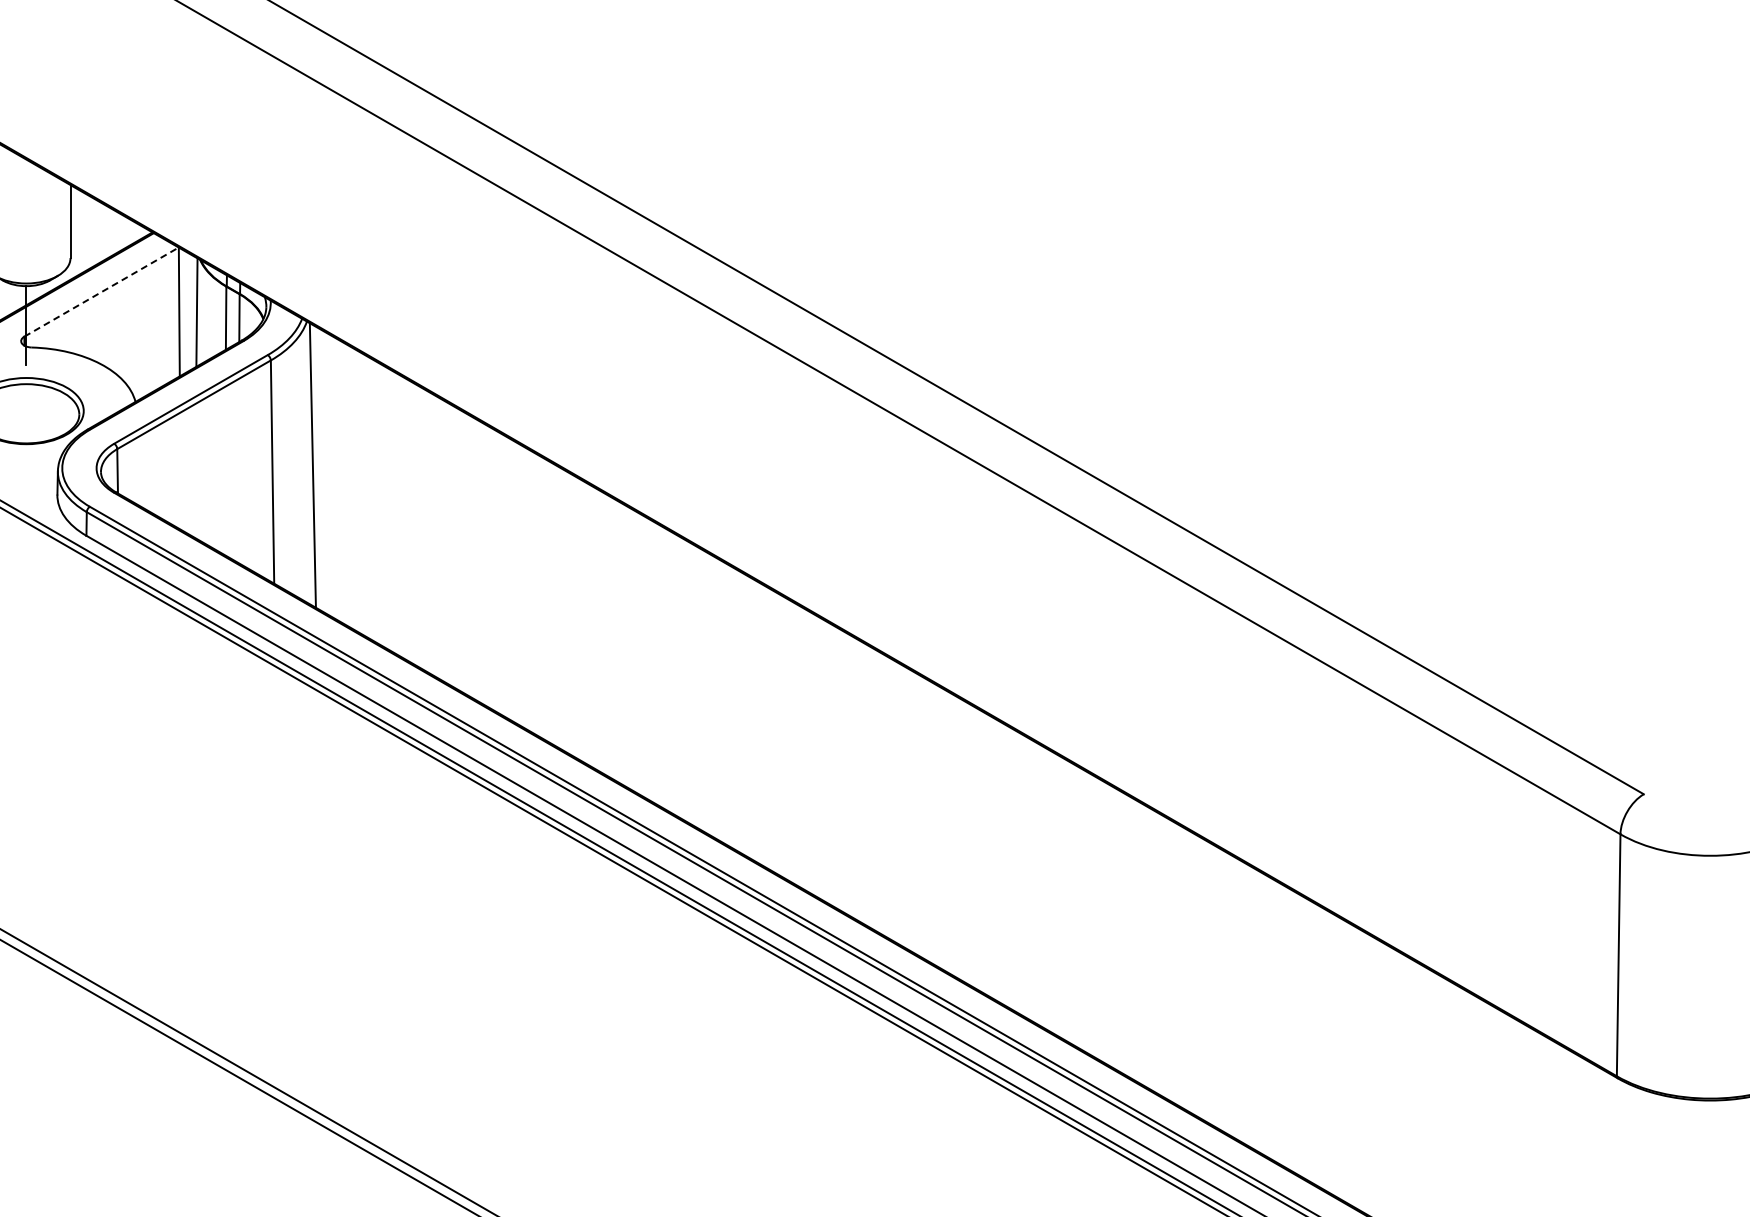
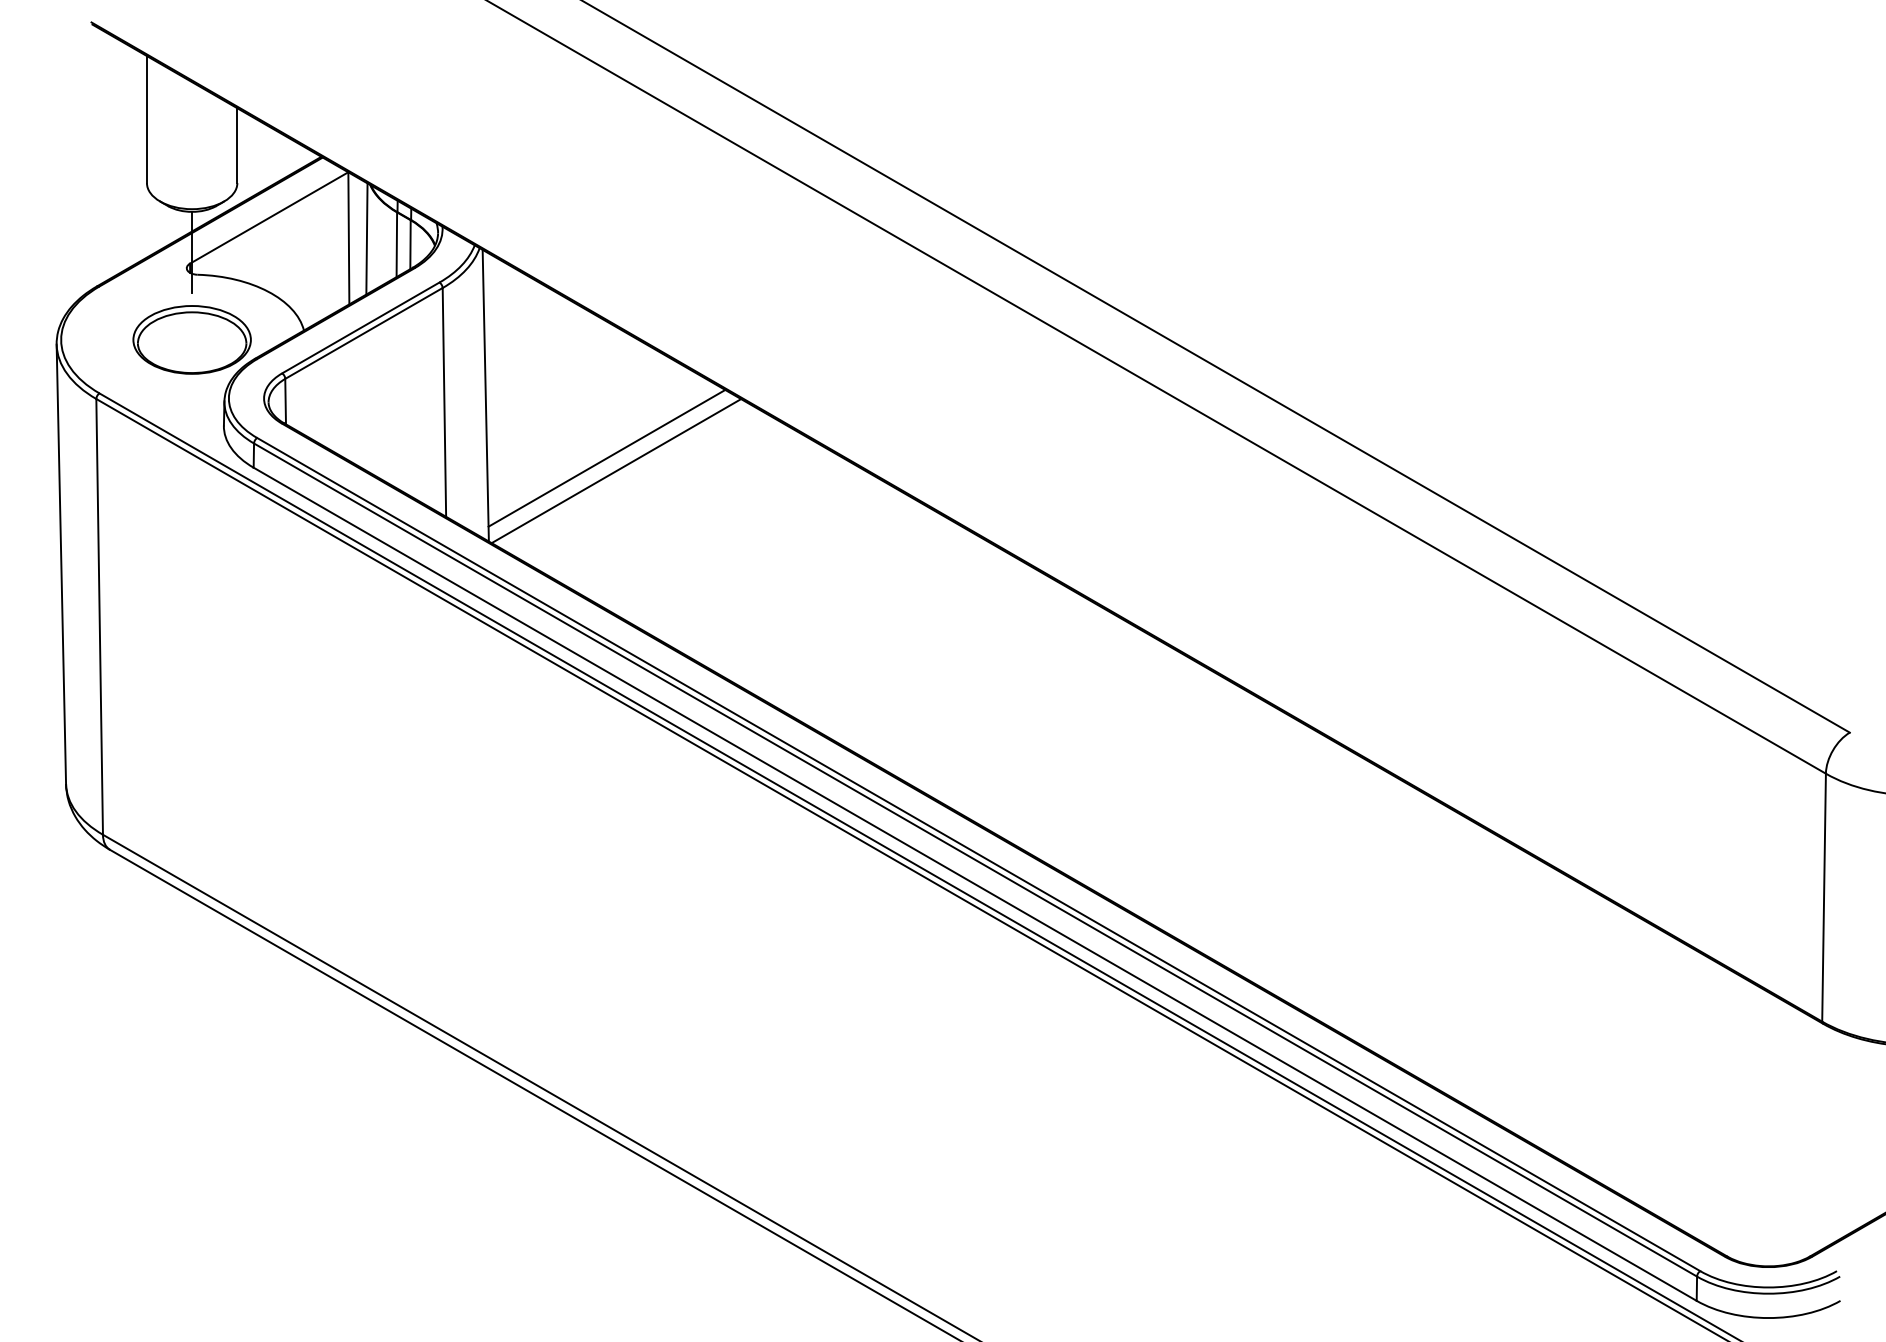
line: (101, 291) -> (269, 217), dashed -> solid
line: (430, 525) -> (606, 457), added
line: (440, 539) -> (616, 471), added

